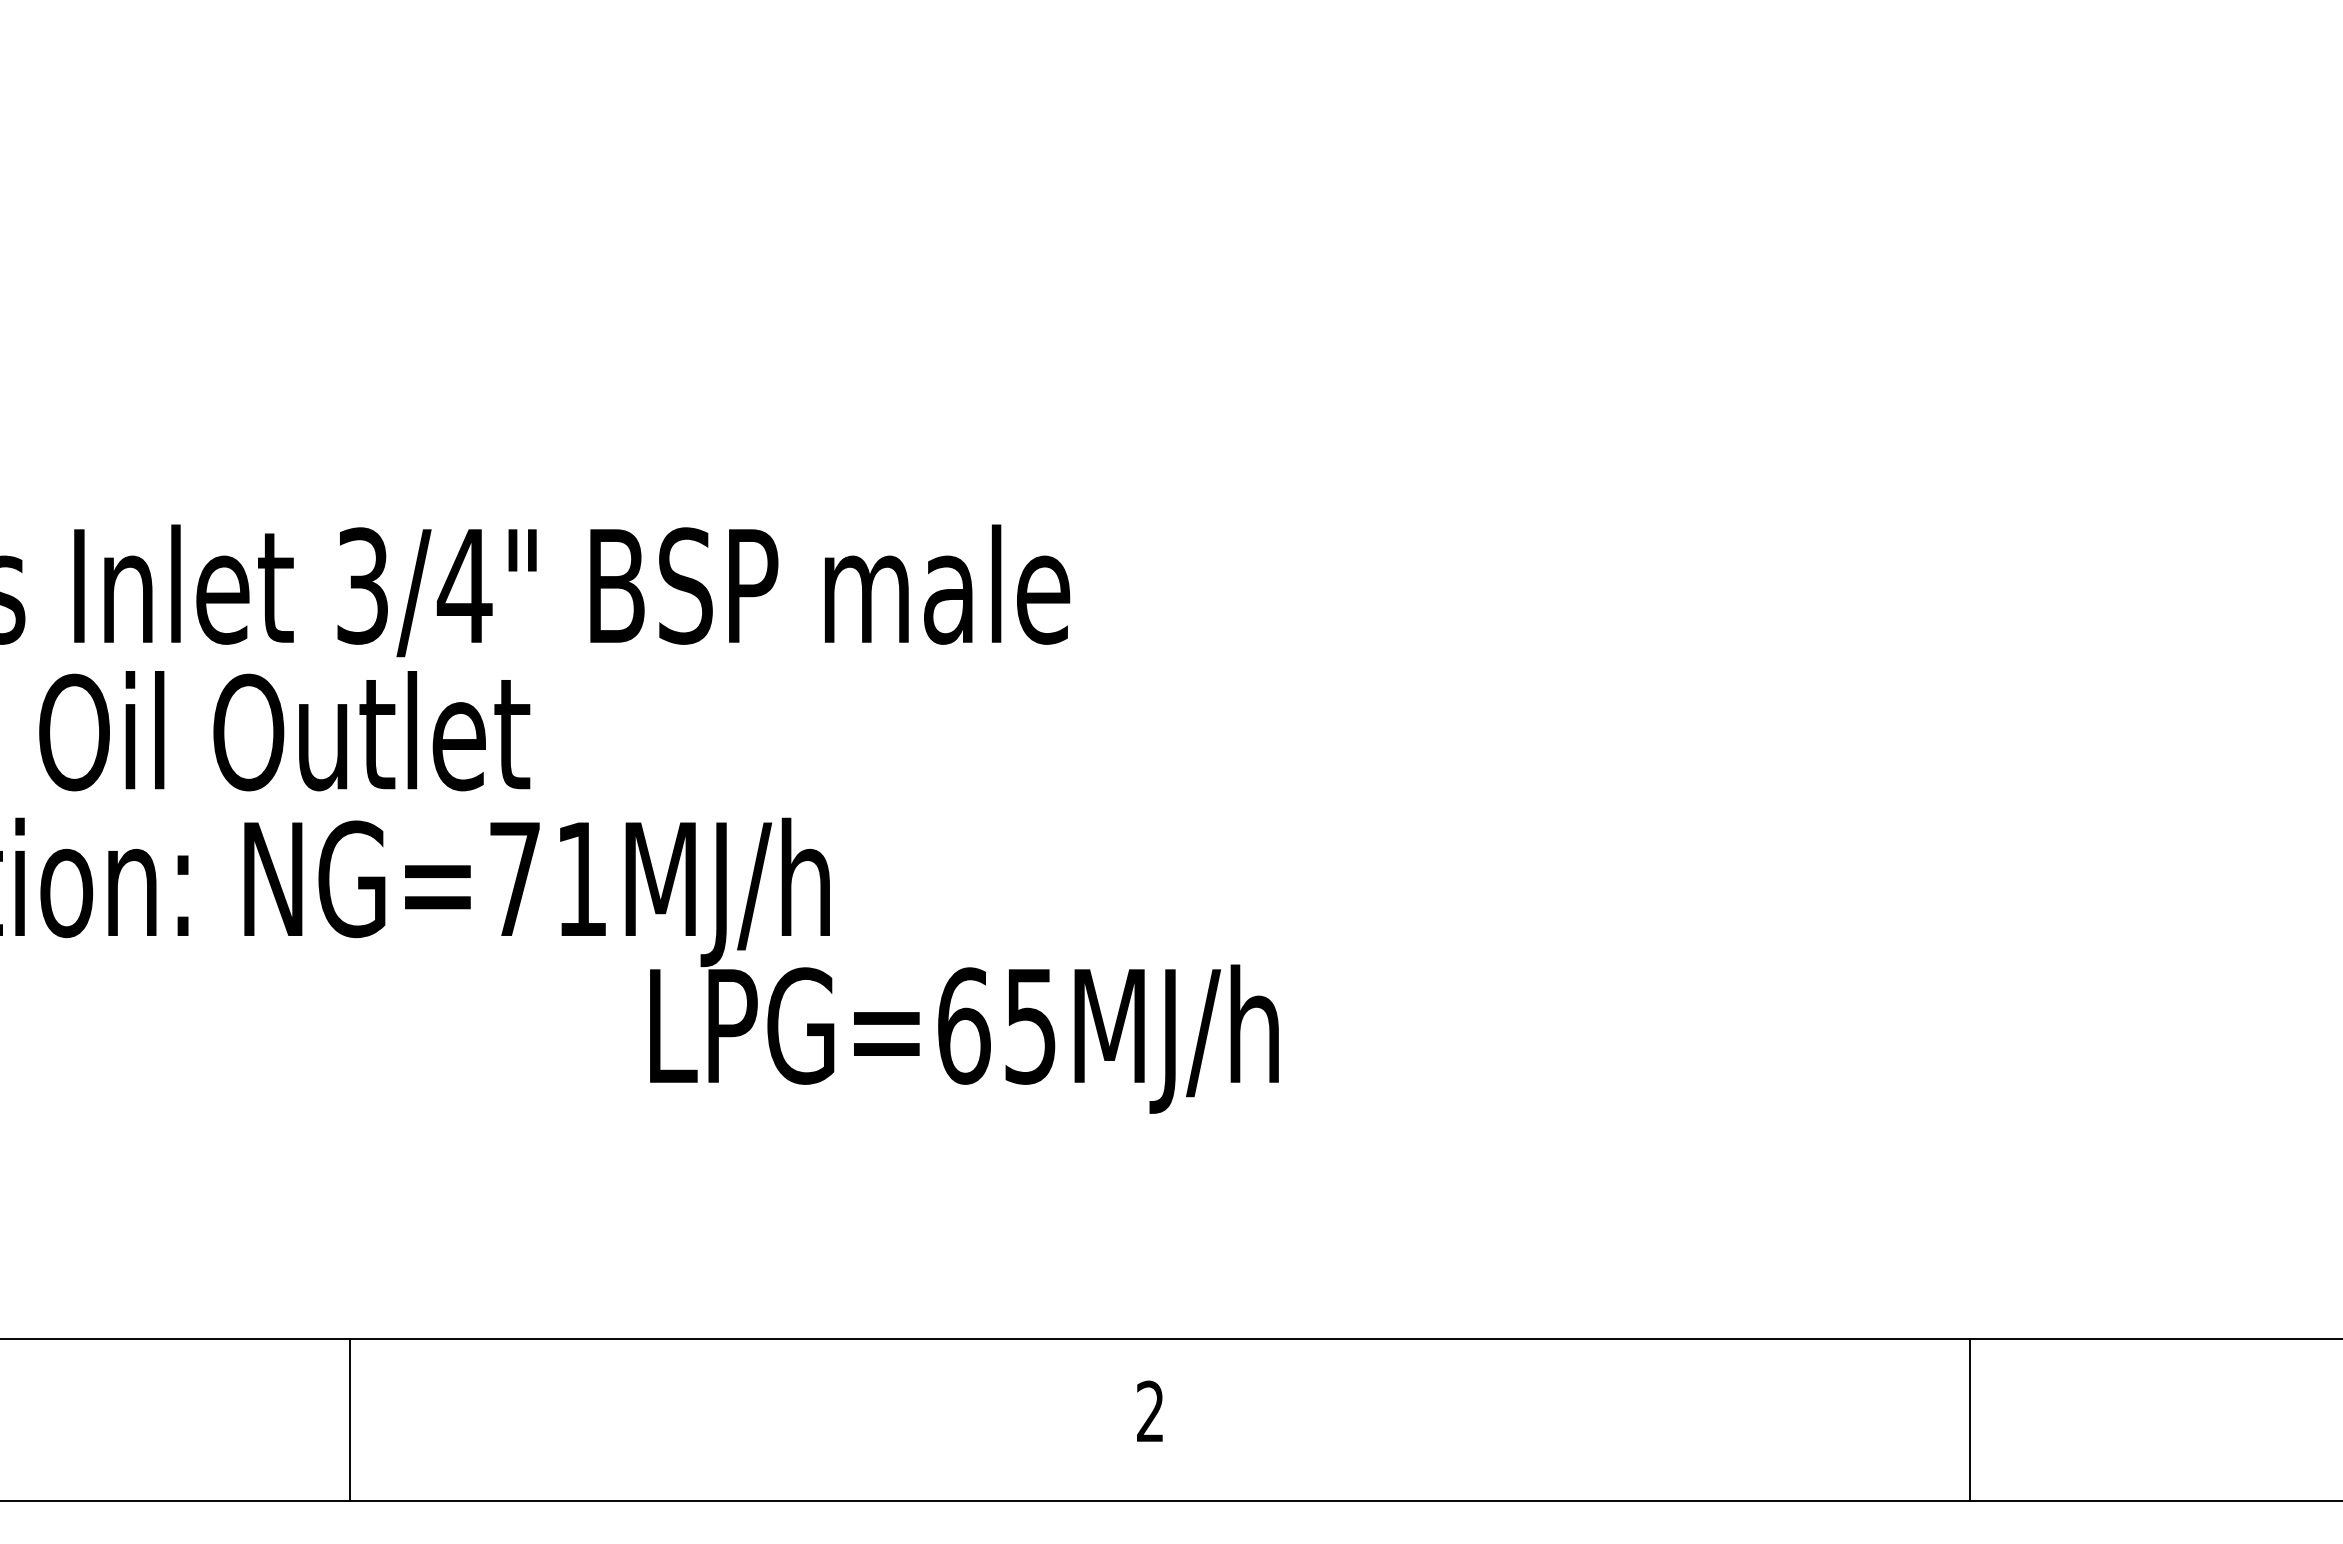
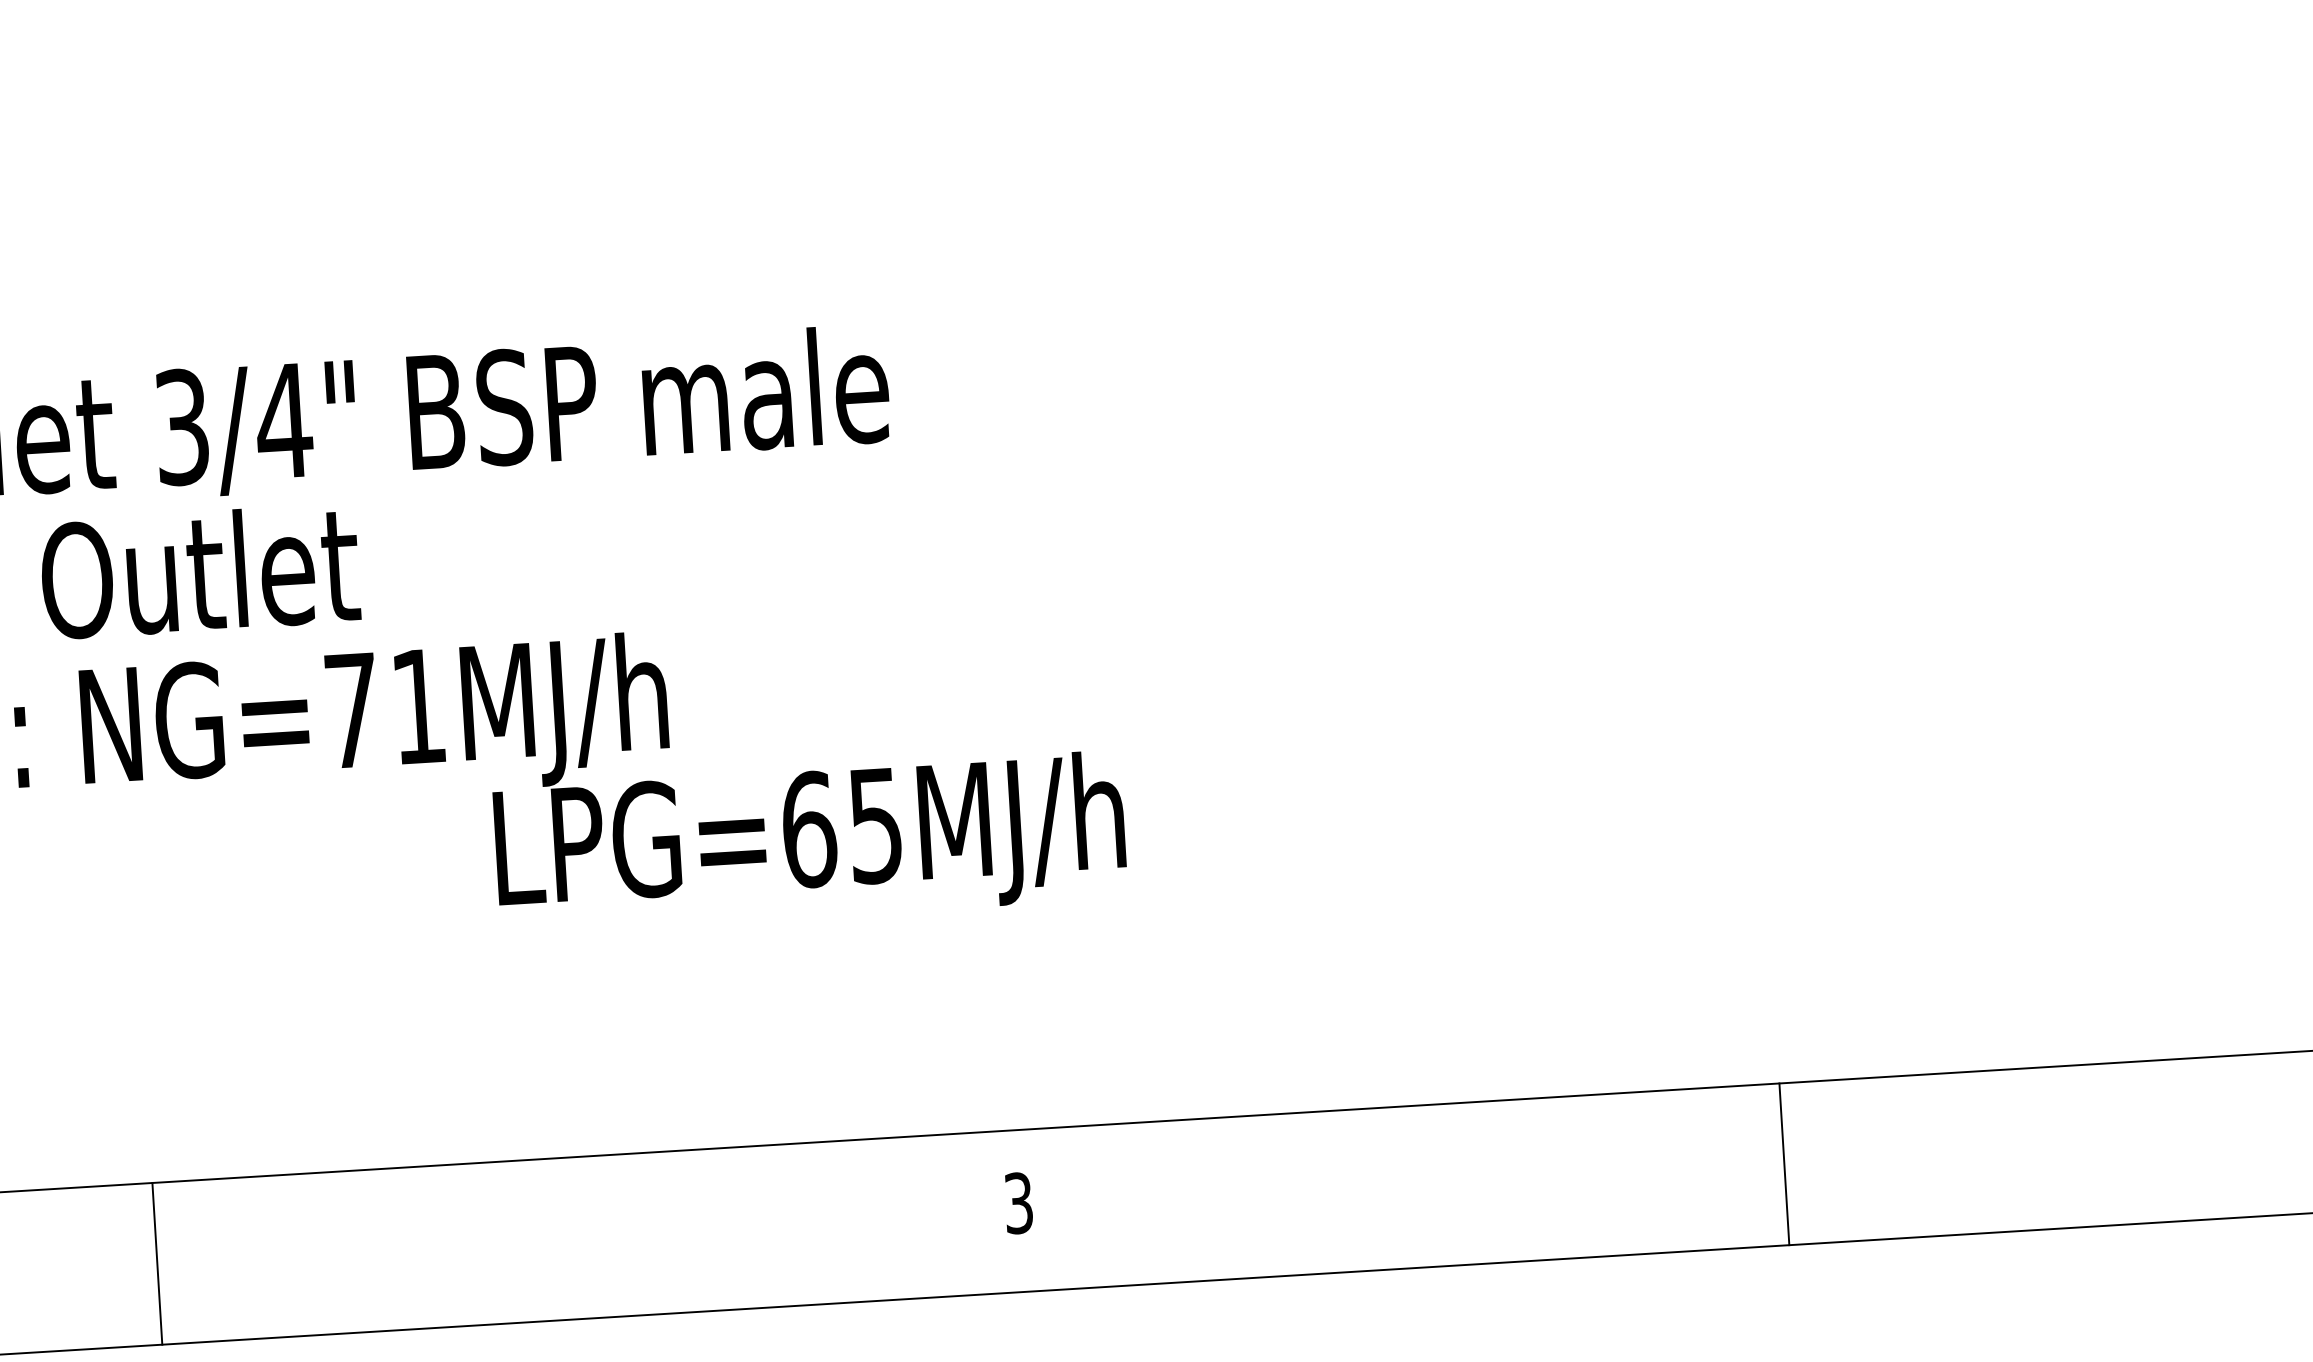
text: (1150, 1411) -> (1018, 1203), 2 -> 3
line: (349, 1419) -> (156, 1263), moved
line: (1969, 1419) -> (1783, 1164), moved

